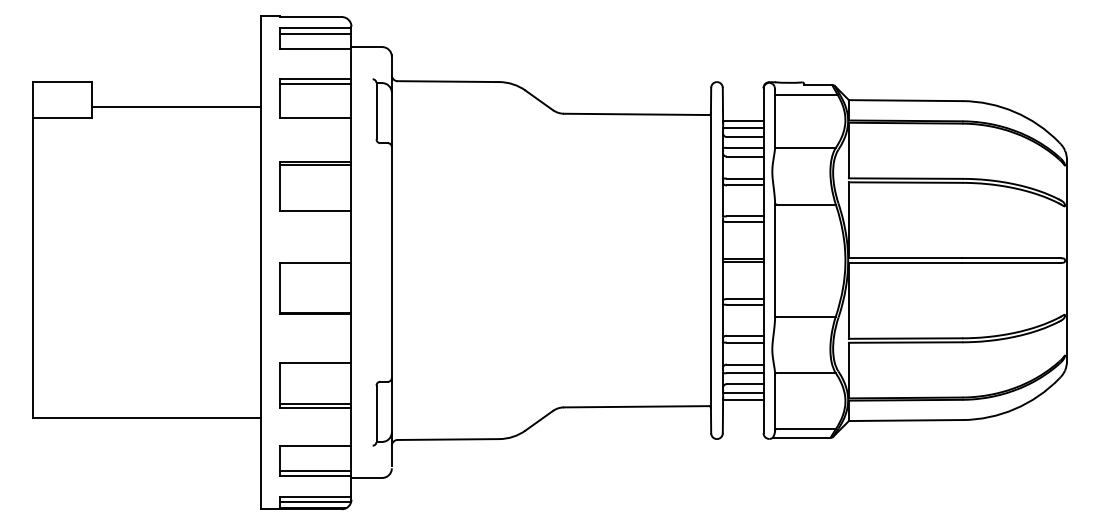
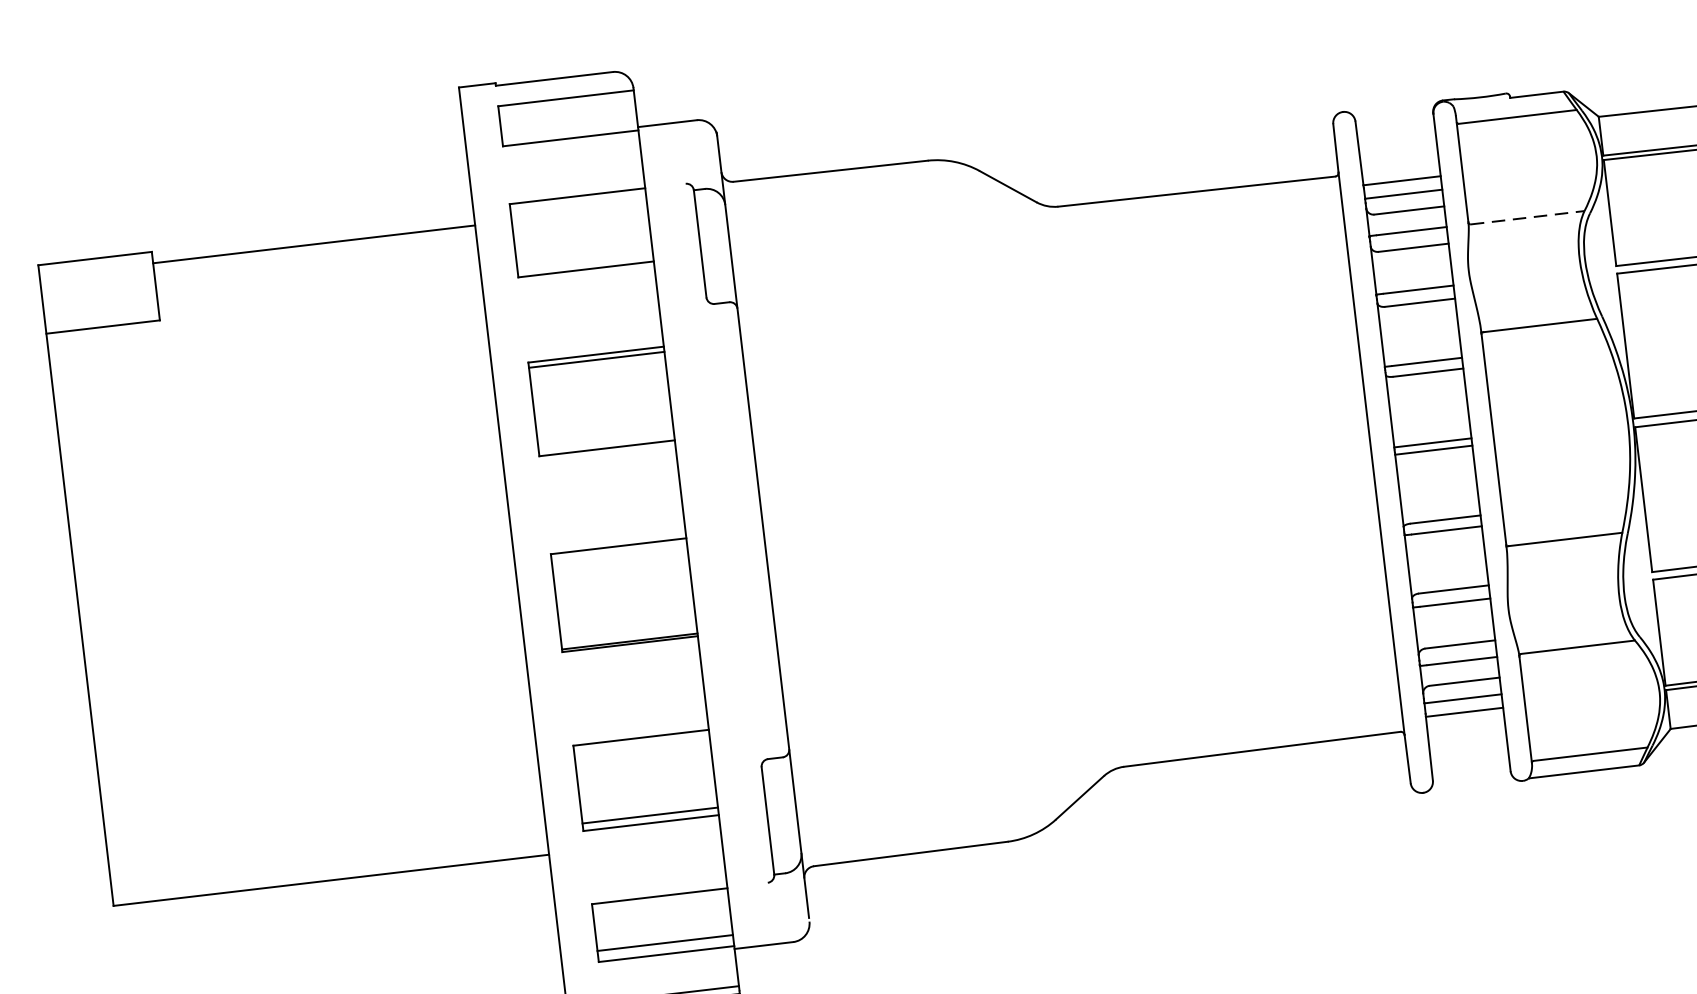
line: (315, 34) -> (566, 111), removed
line: (315, 84) -> (577, 206), removed
line: (176, 107) -> (313, 245), moved
line: (806, 148) -> (1528, 218), solid -> dashed

